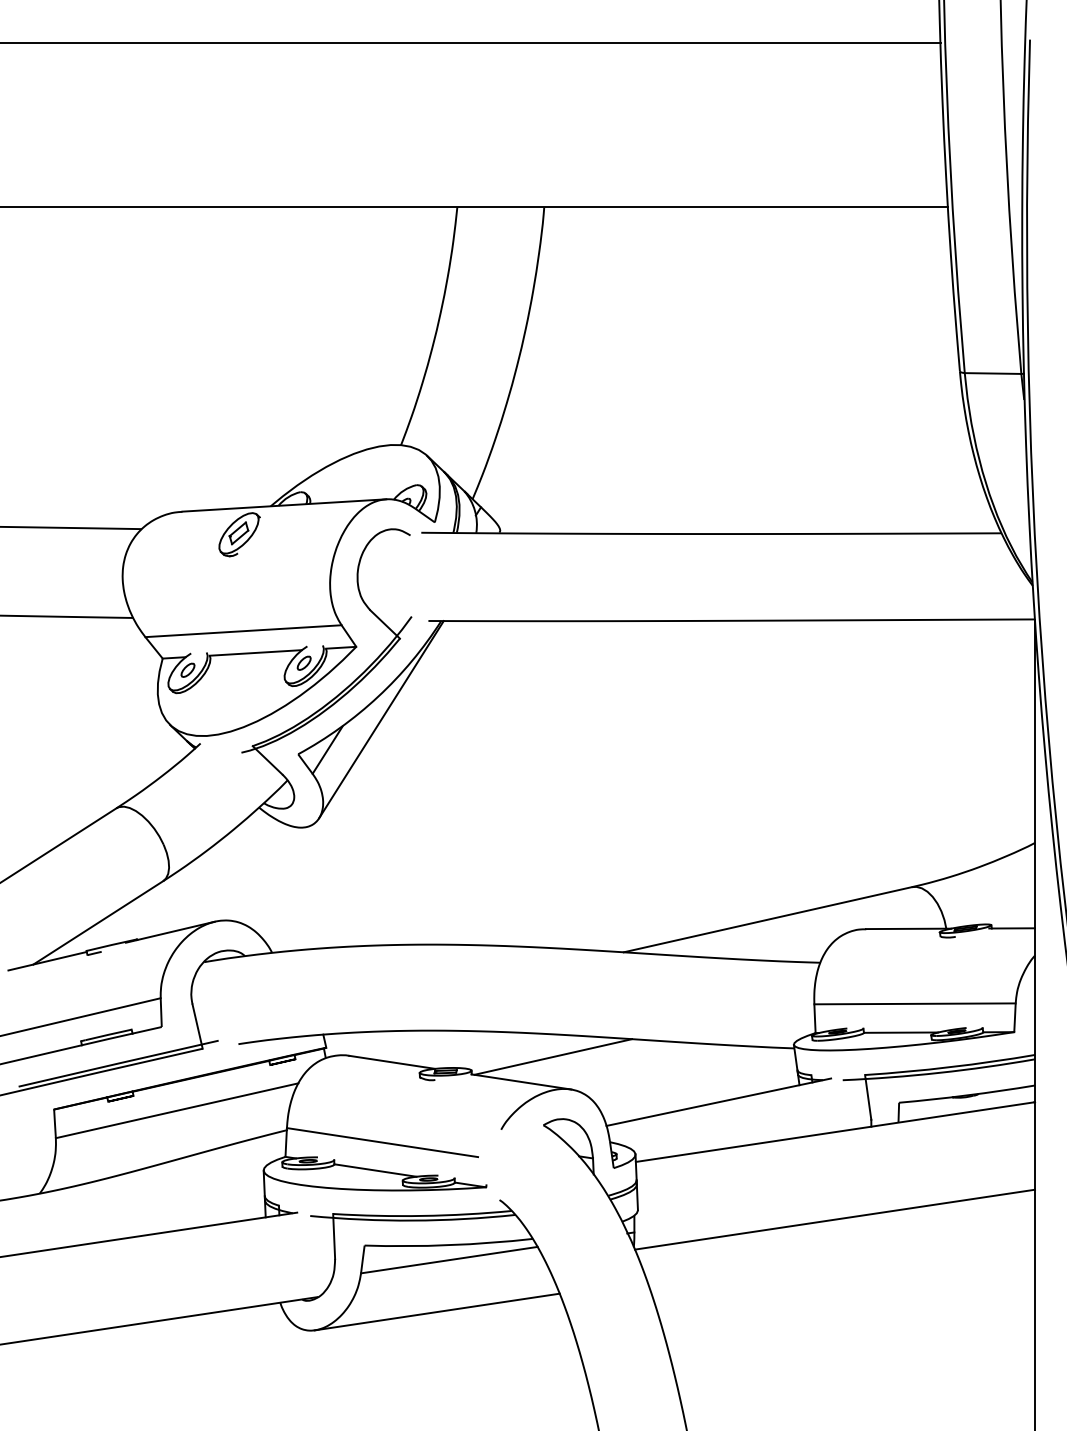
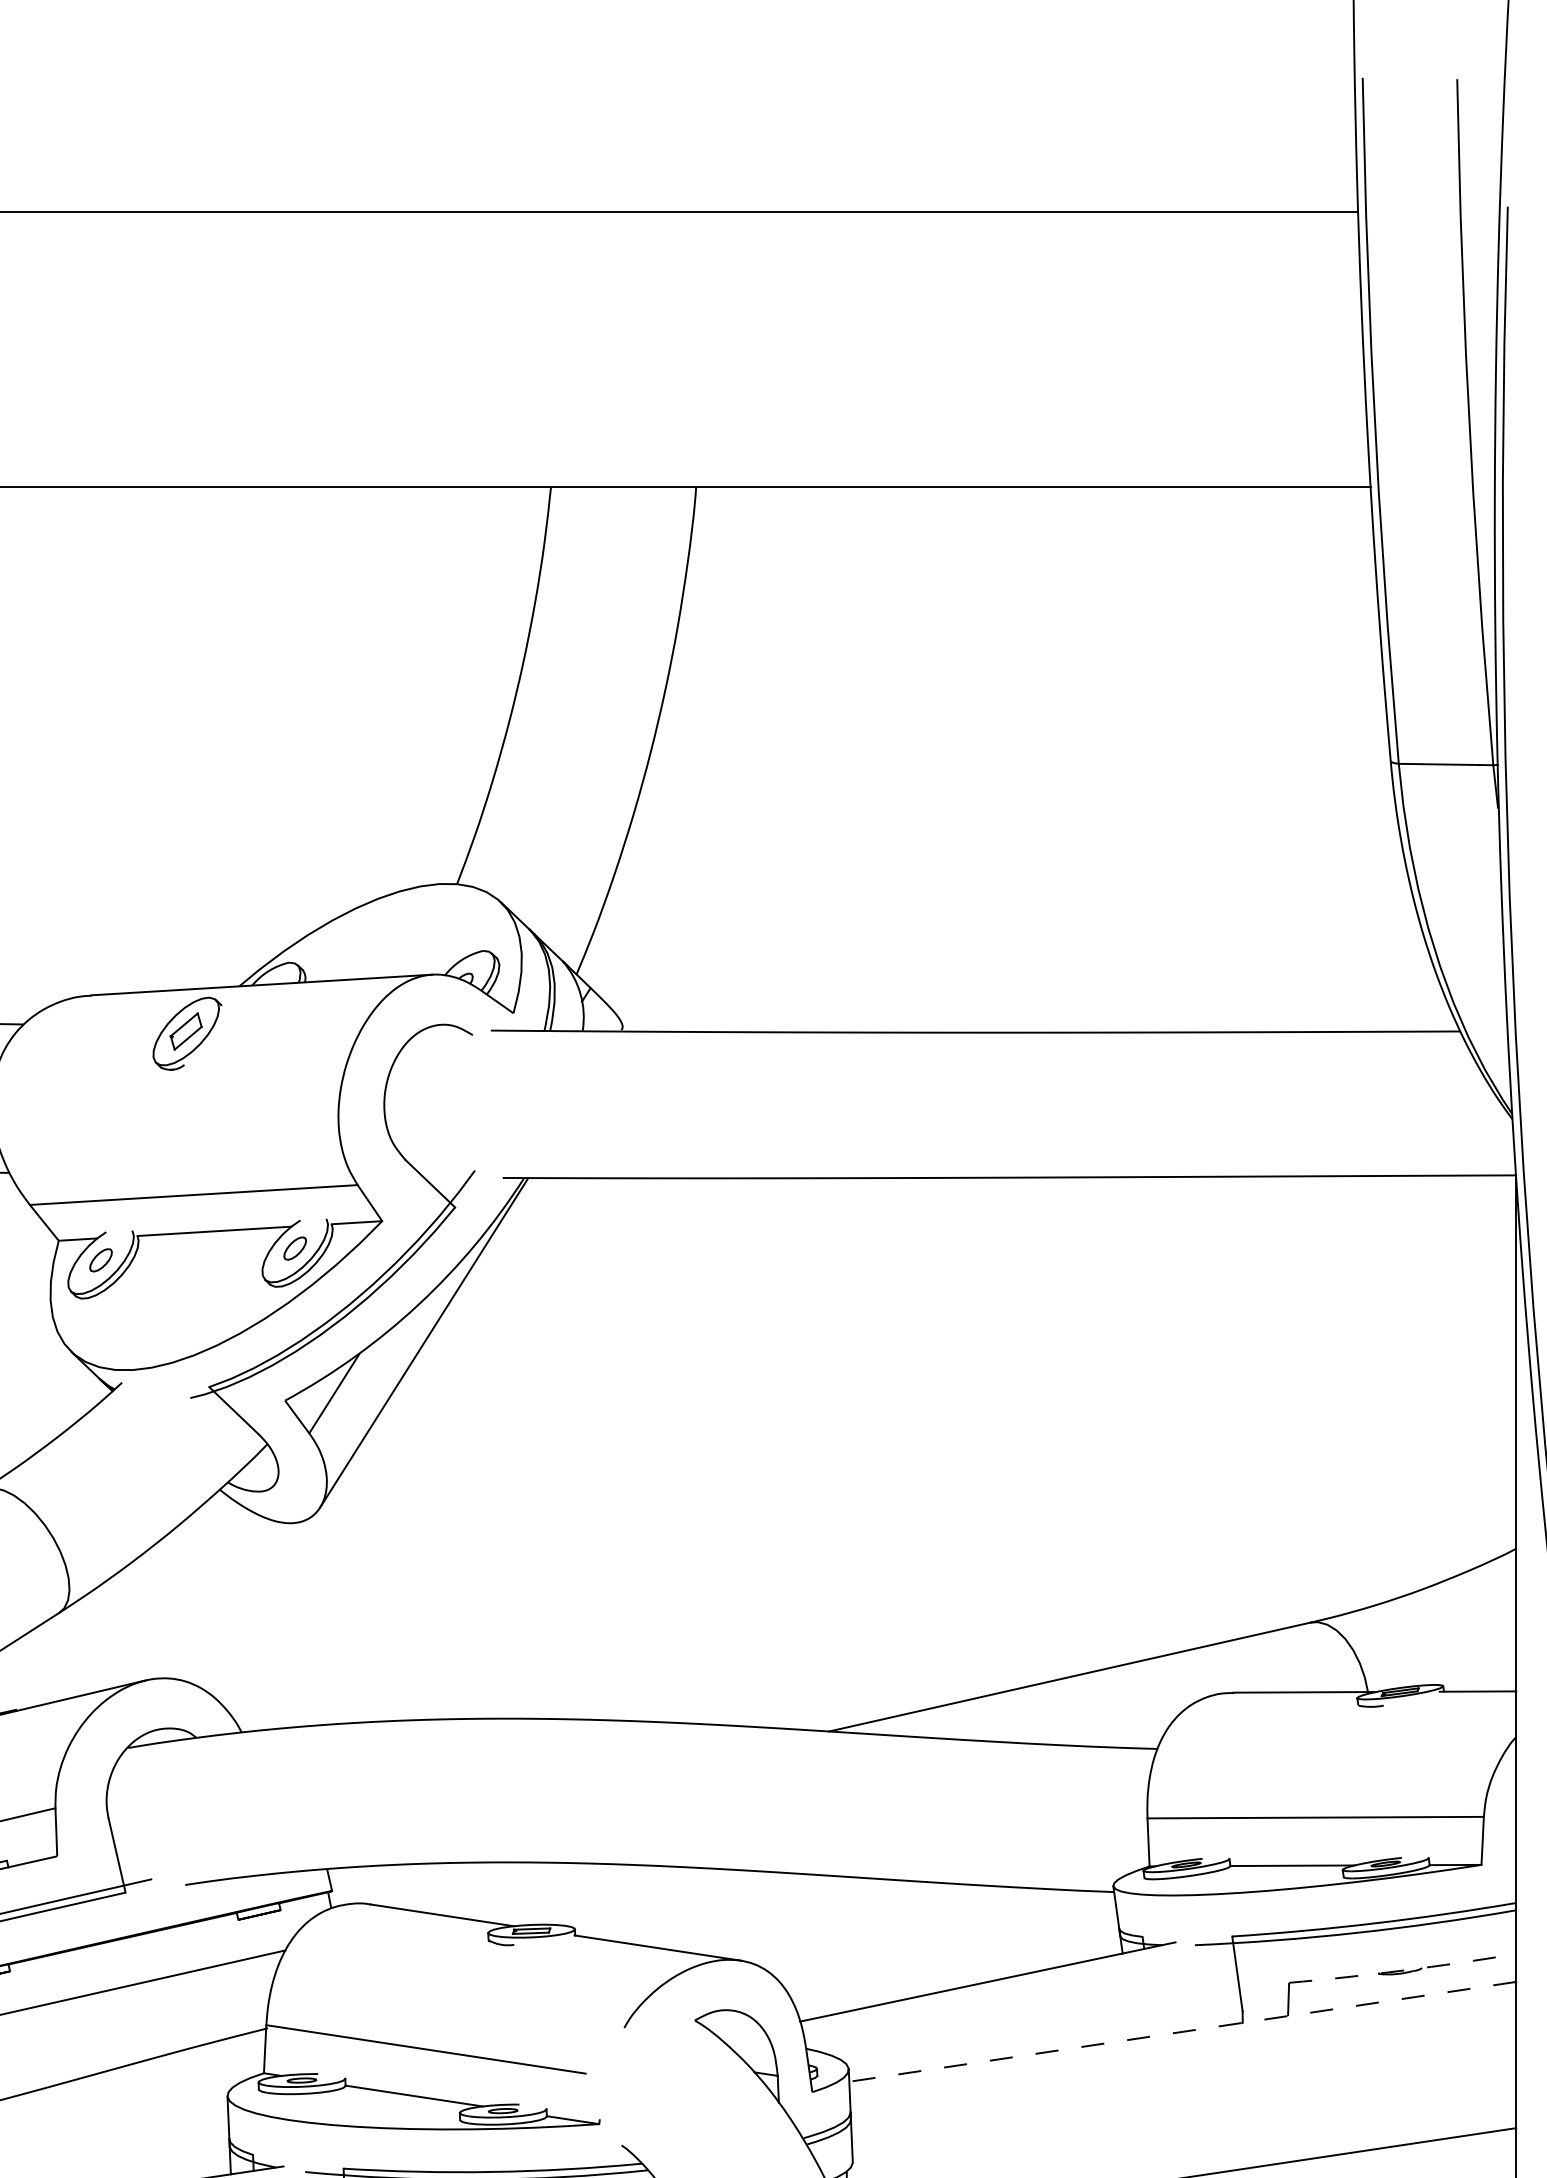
line: (553, 1056) -> (711, 1905), removed
arc: (967, 1095) -> (1403, 1970), solid -> dashed
line: (835, 1132) -> (1182, 2032), solid -> dashed

